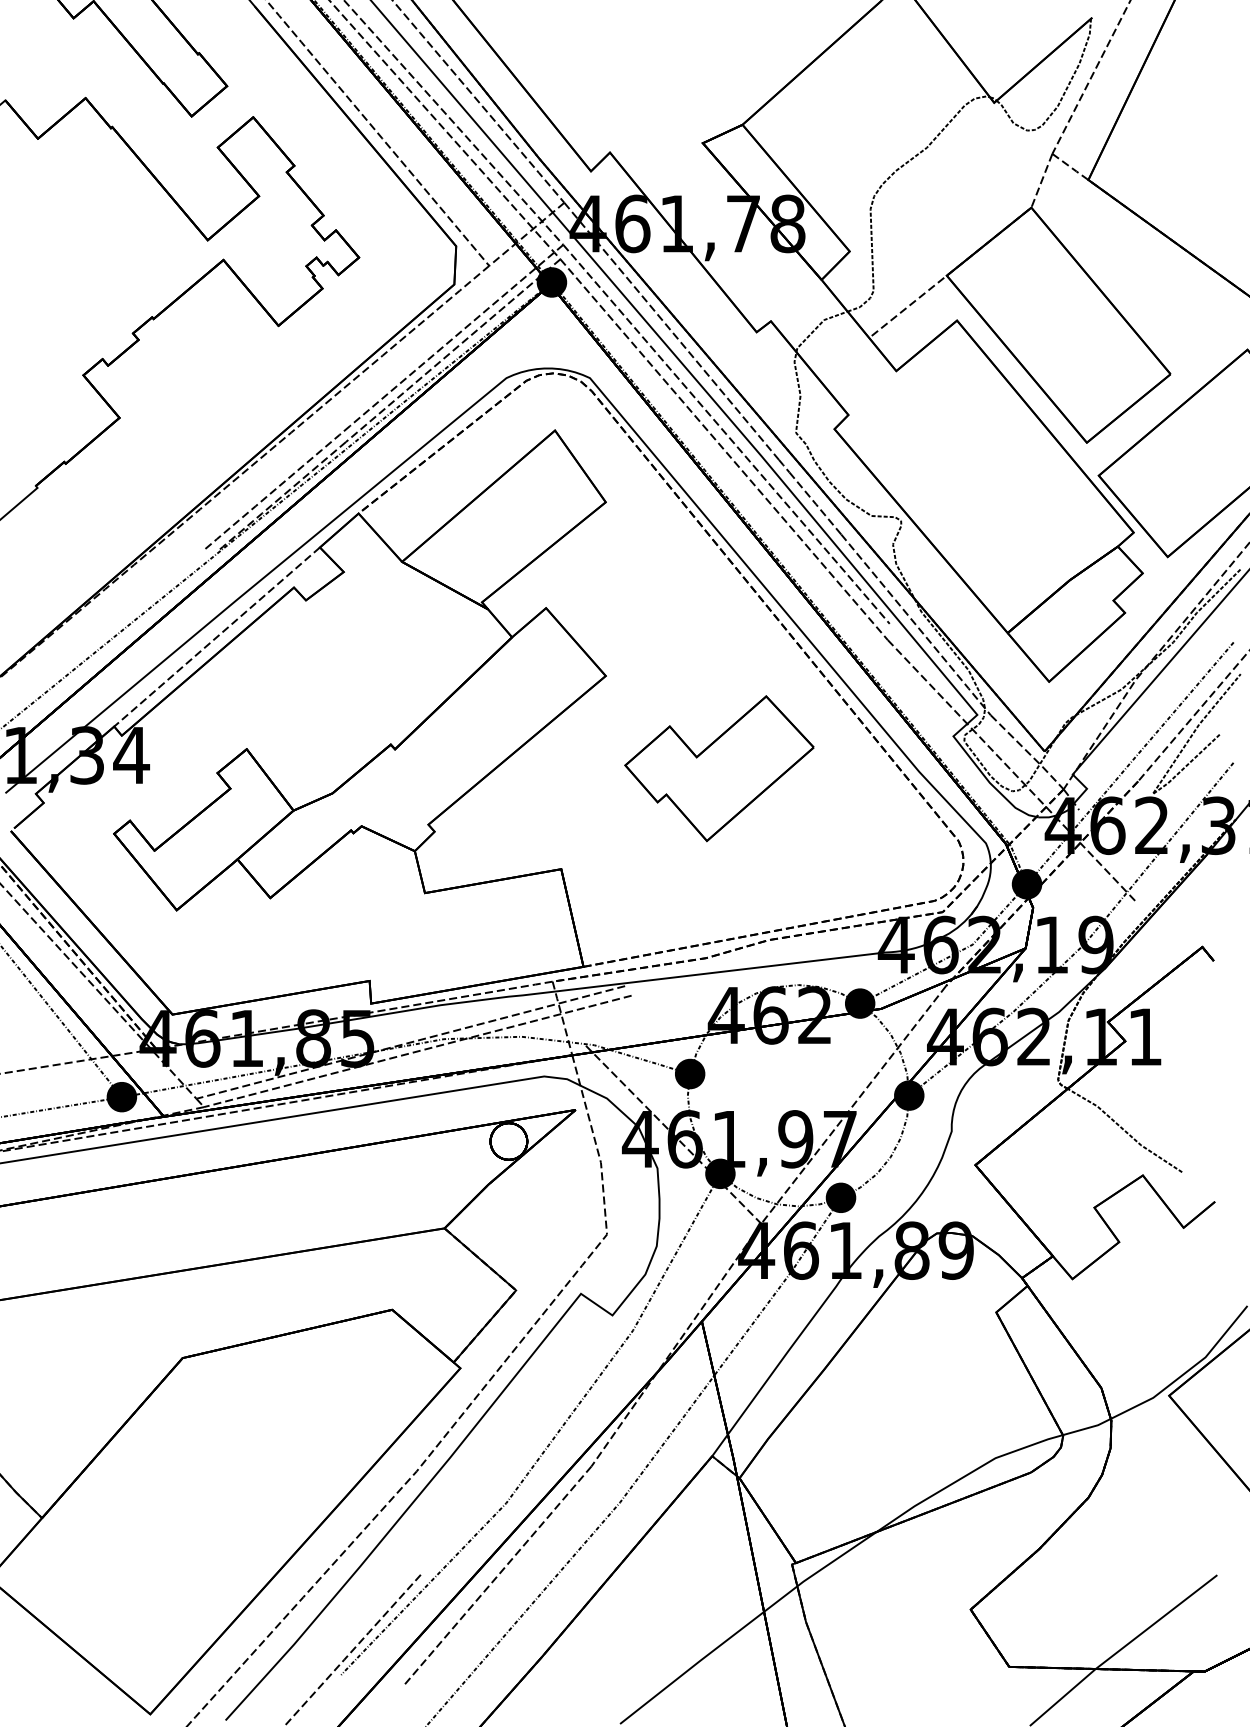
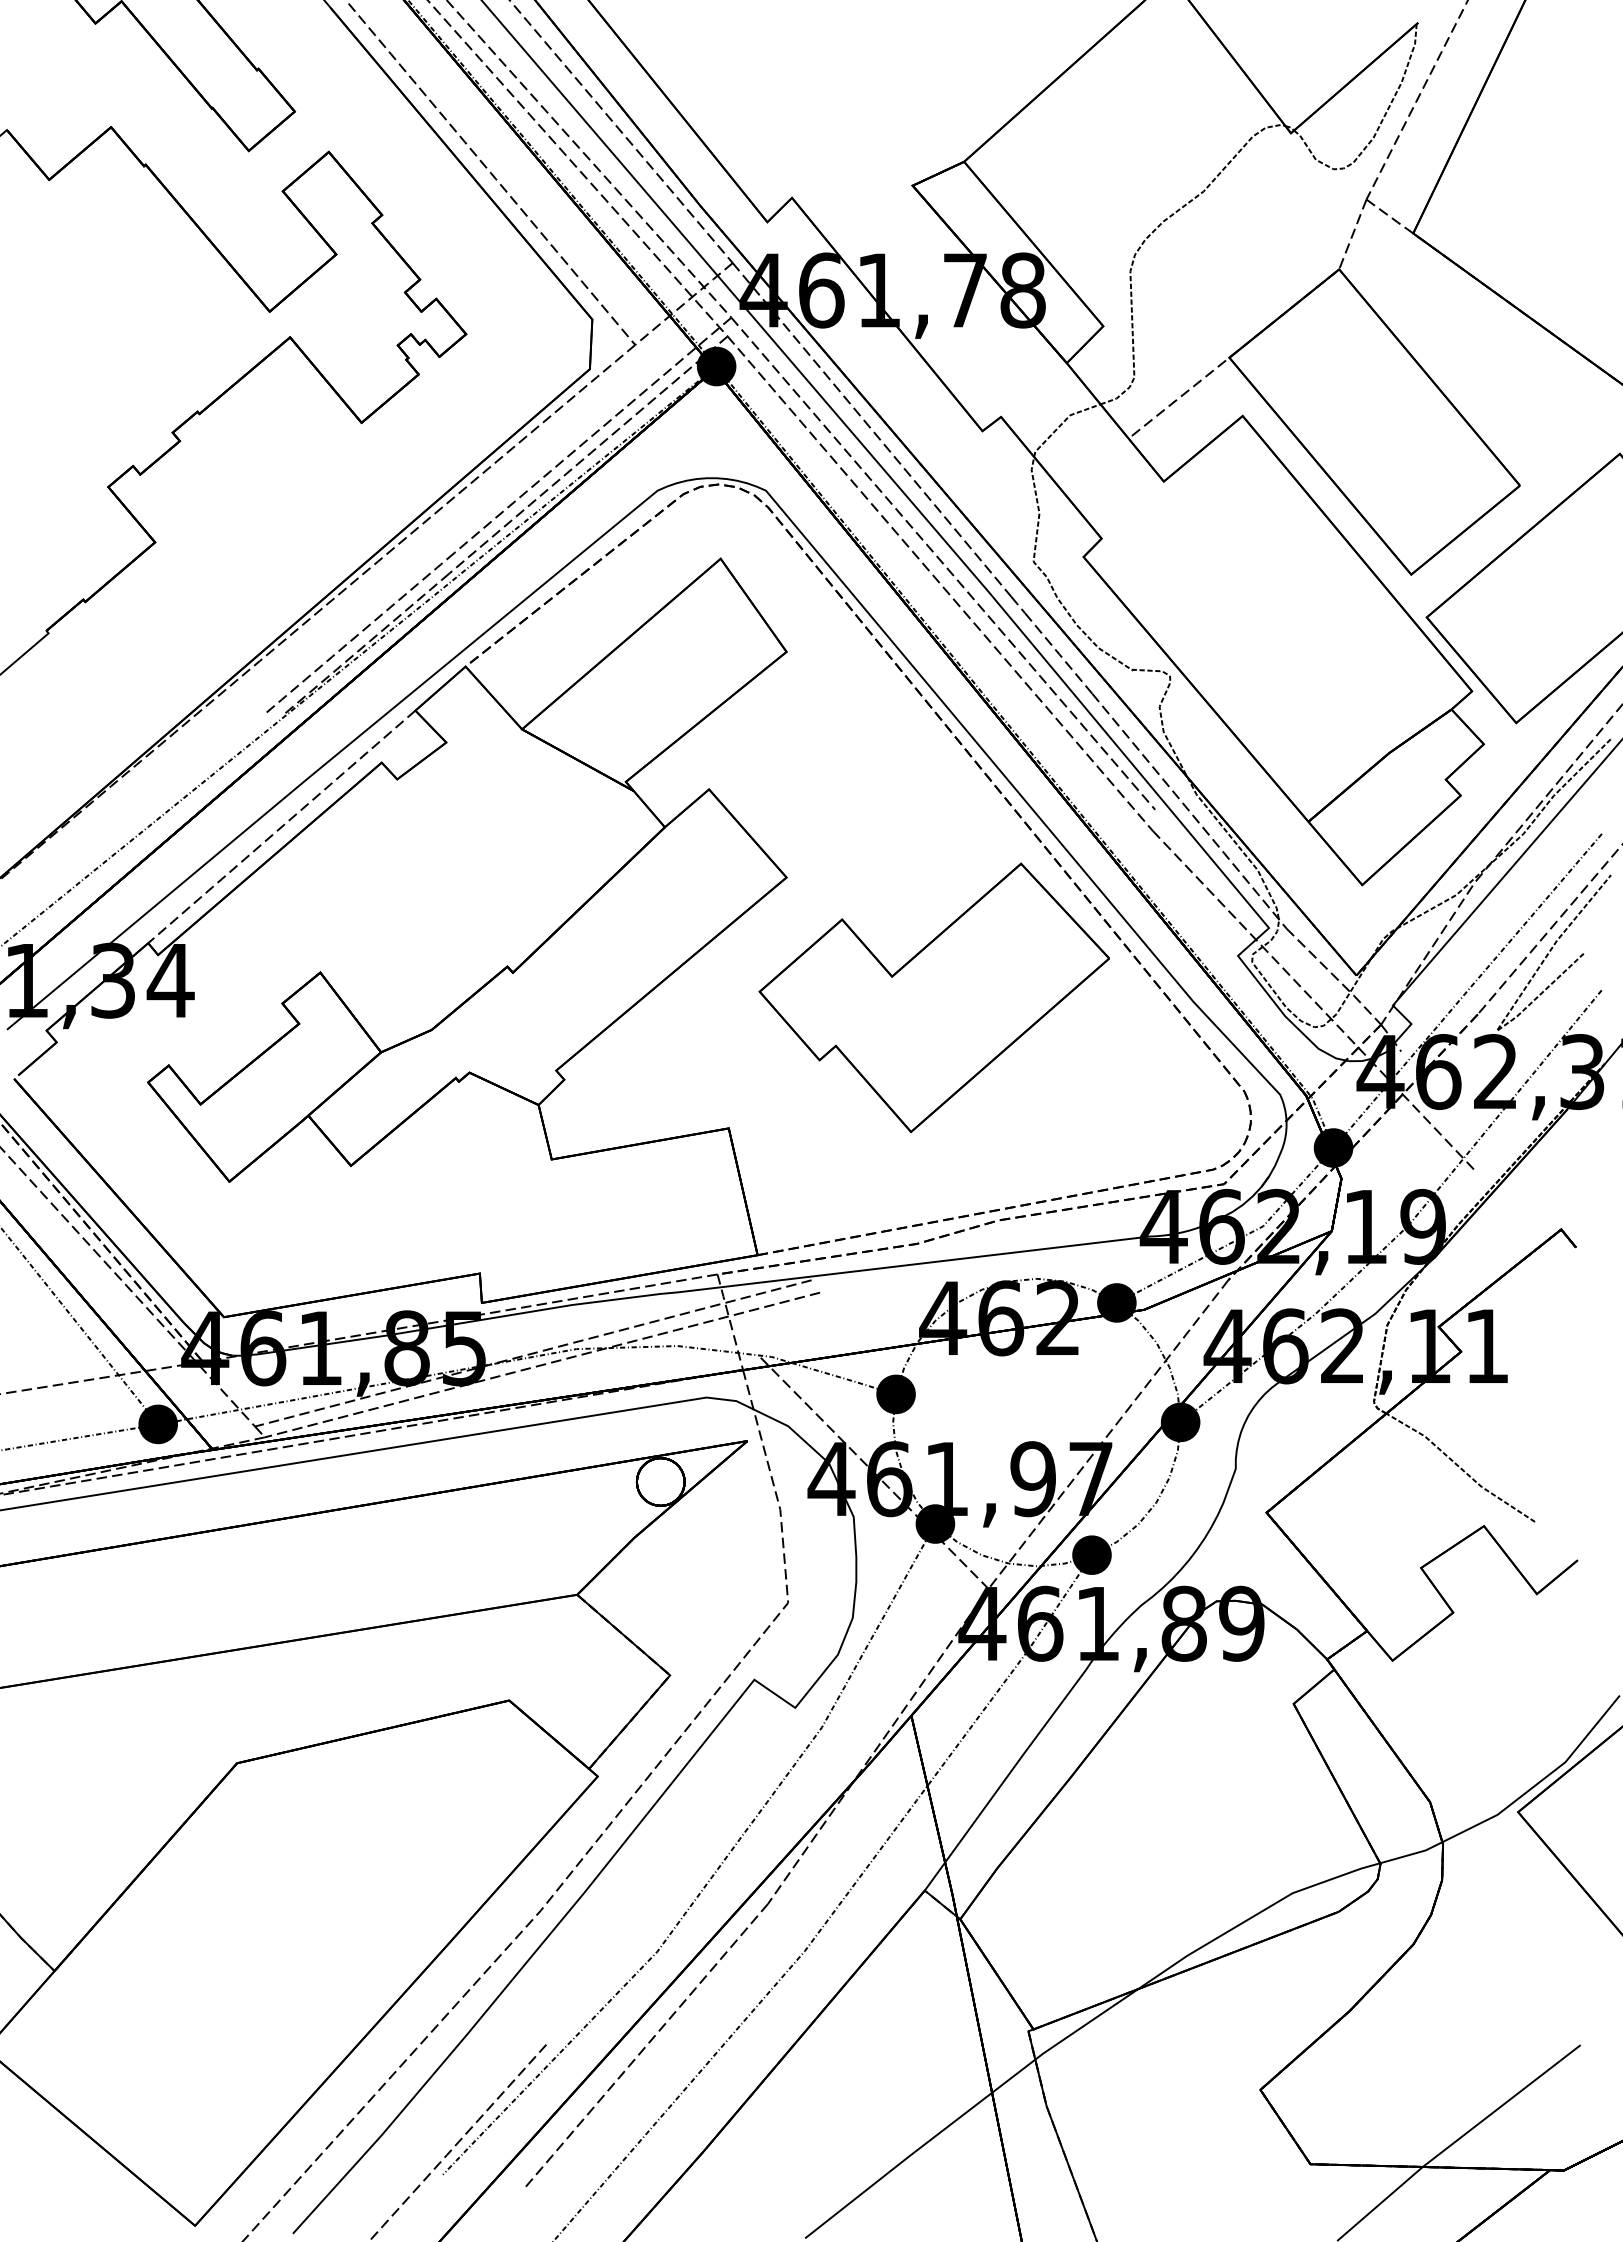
part: (718, 768) -> (933, 997), size x1.43

